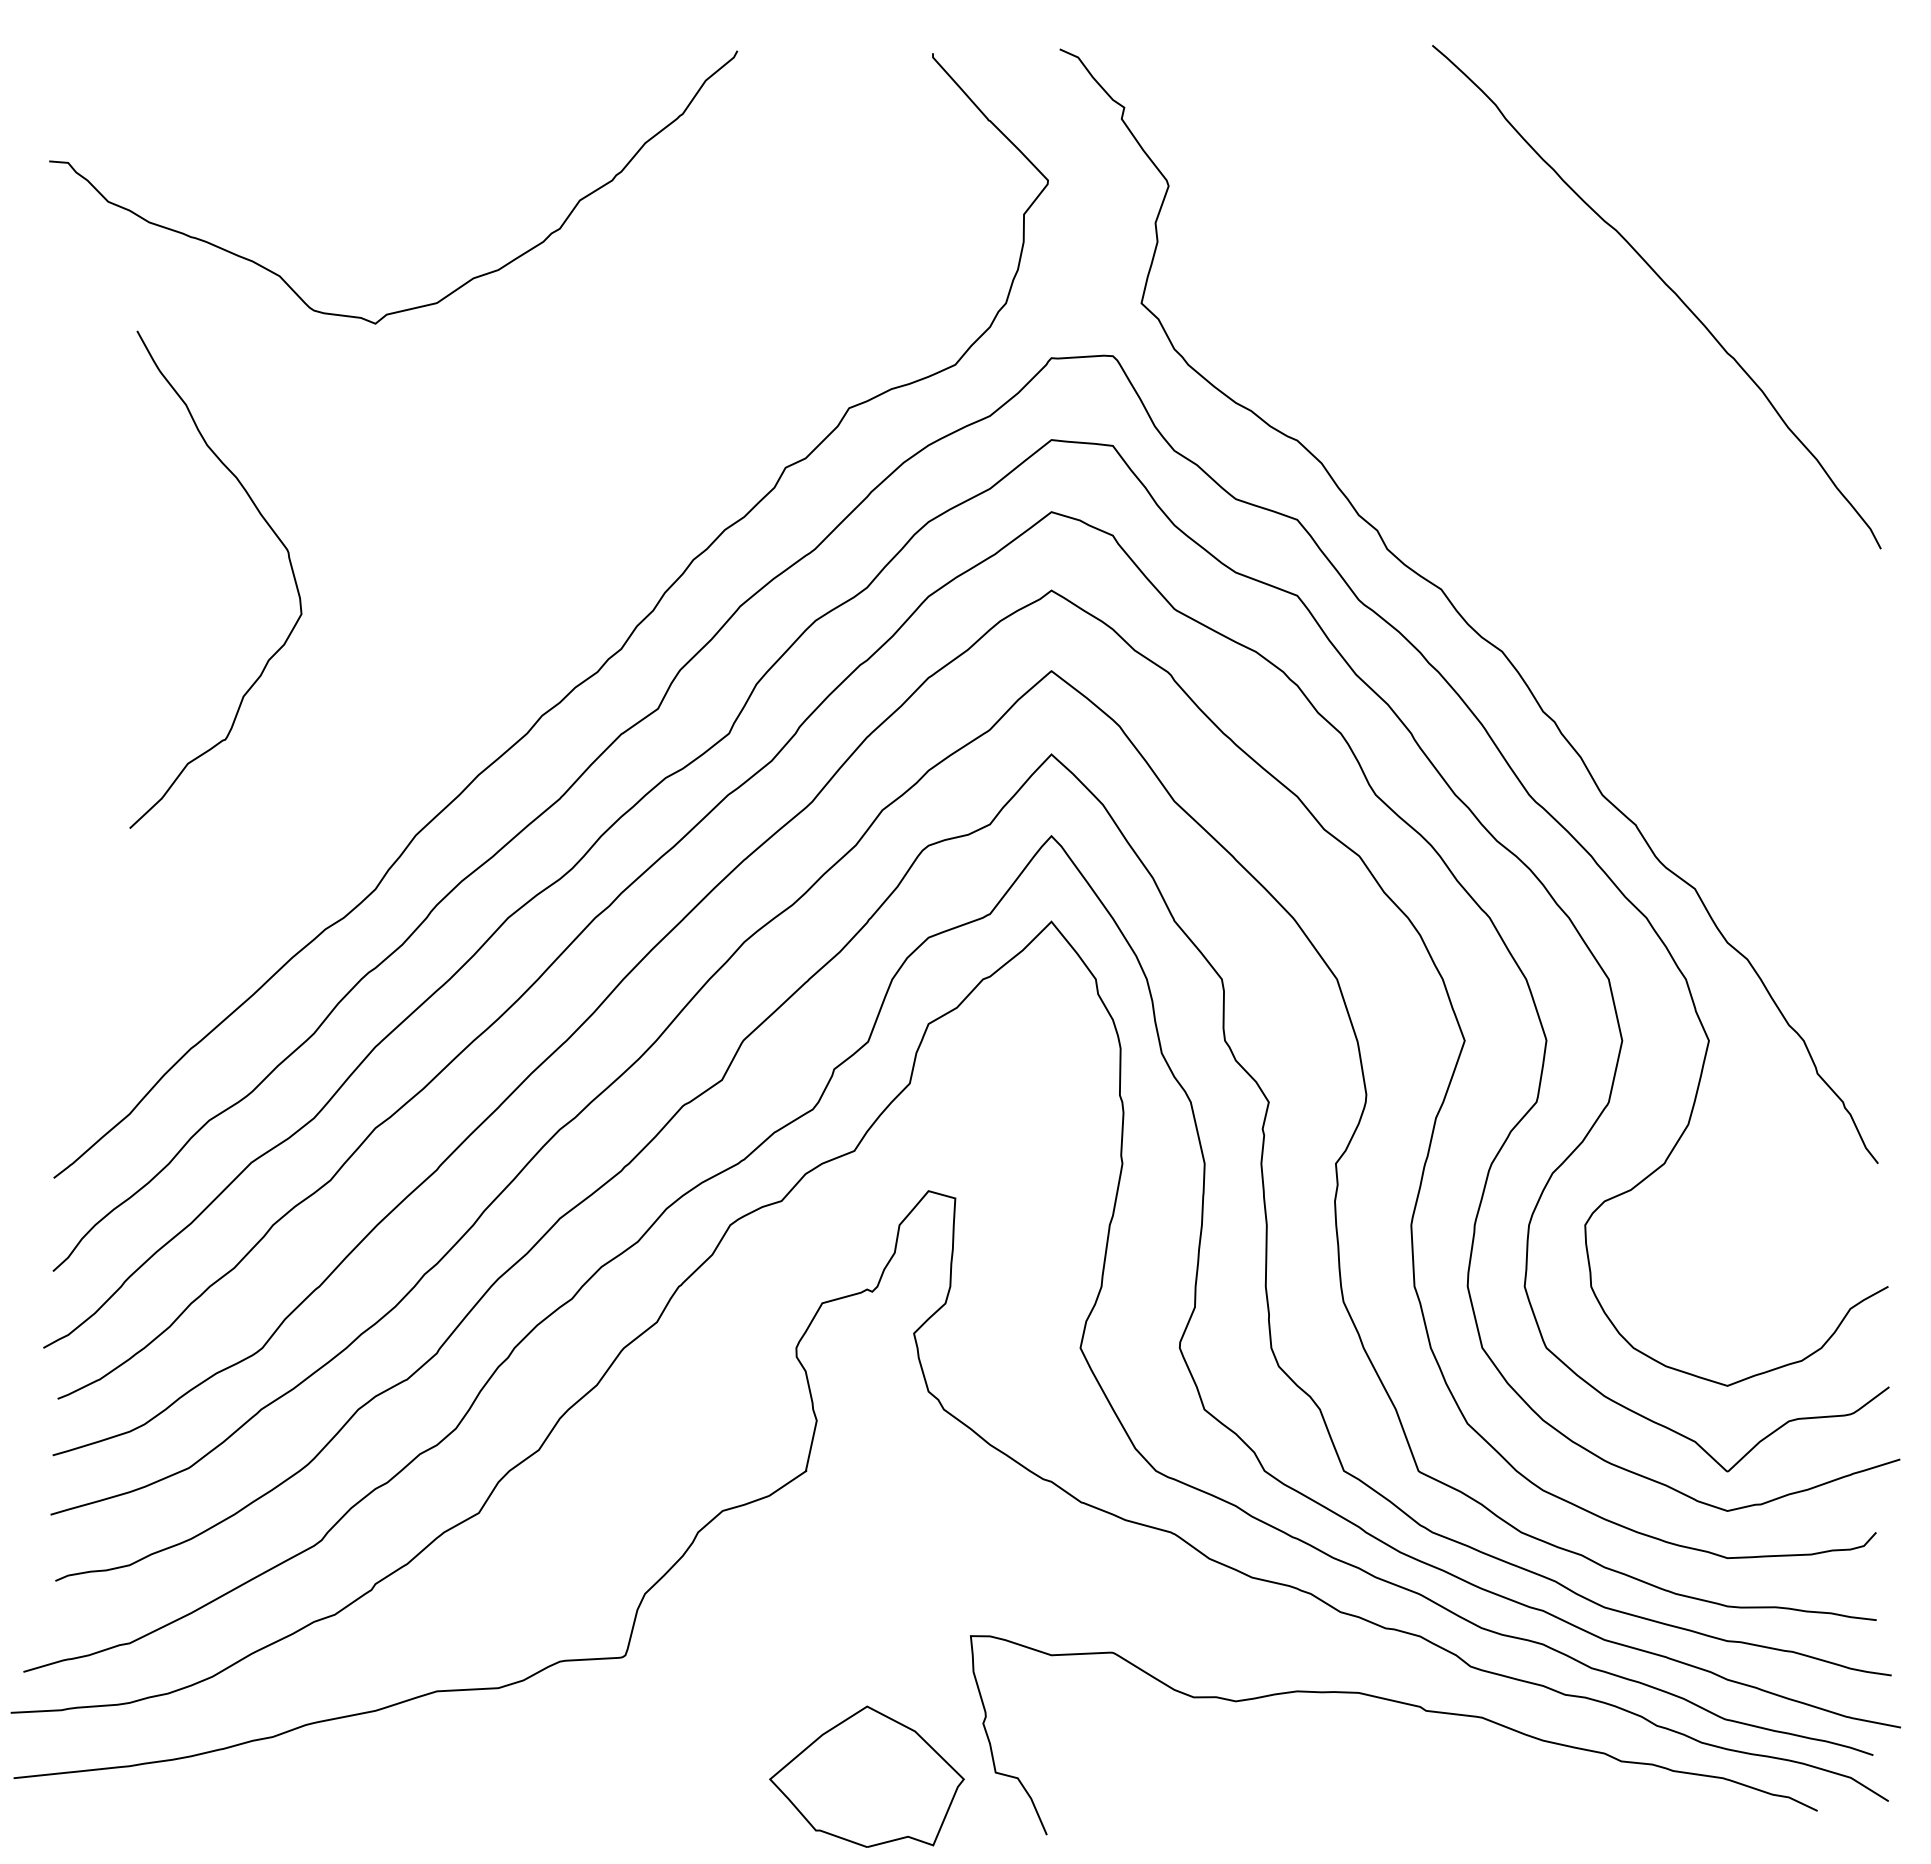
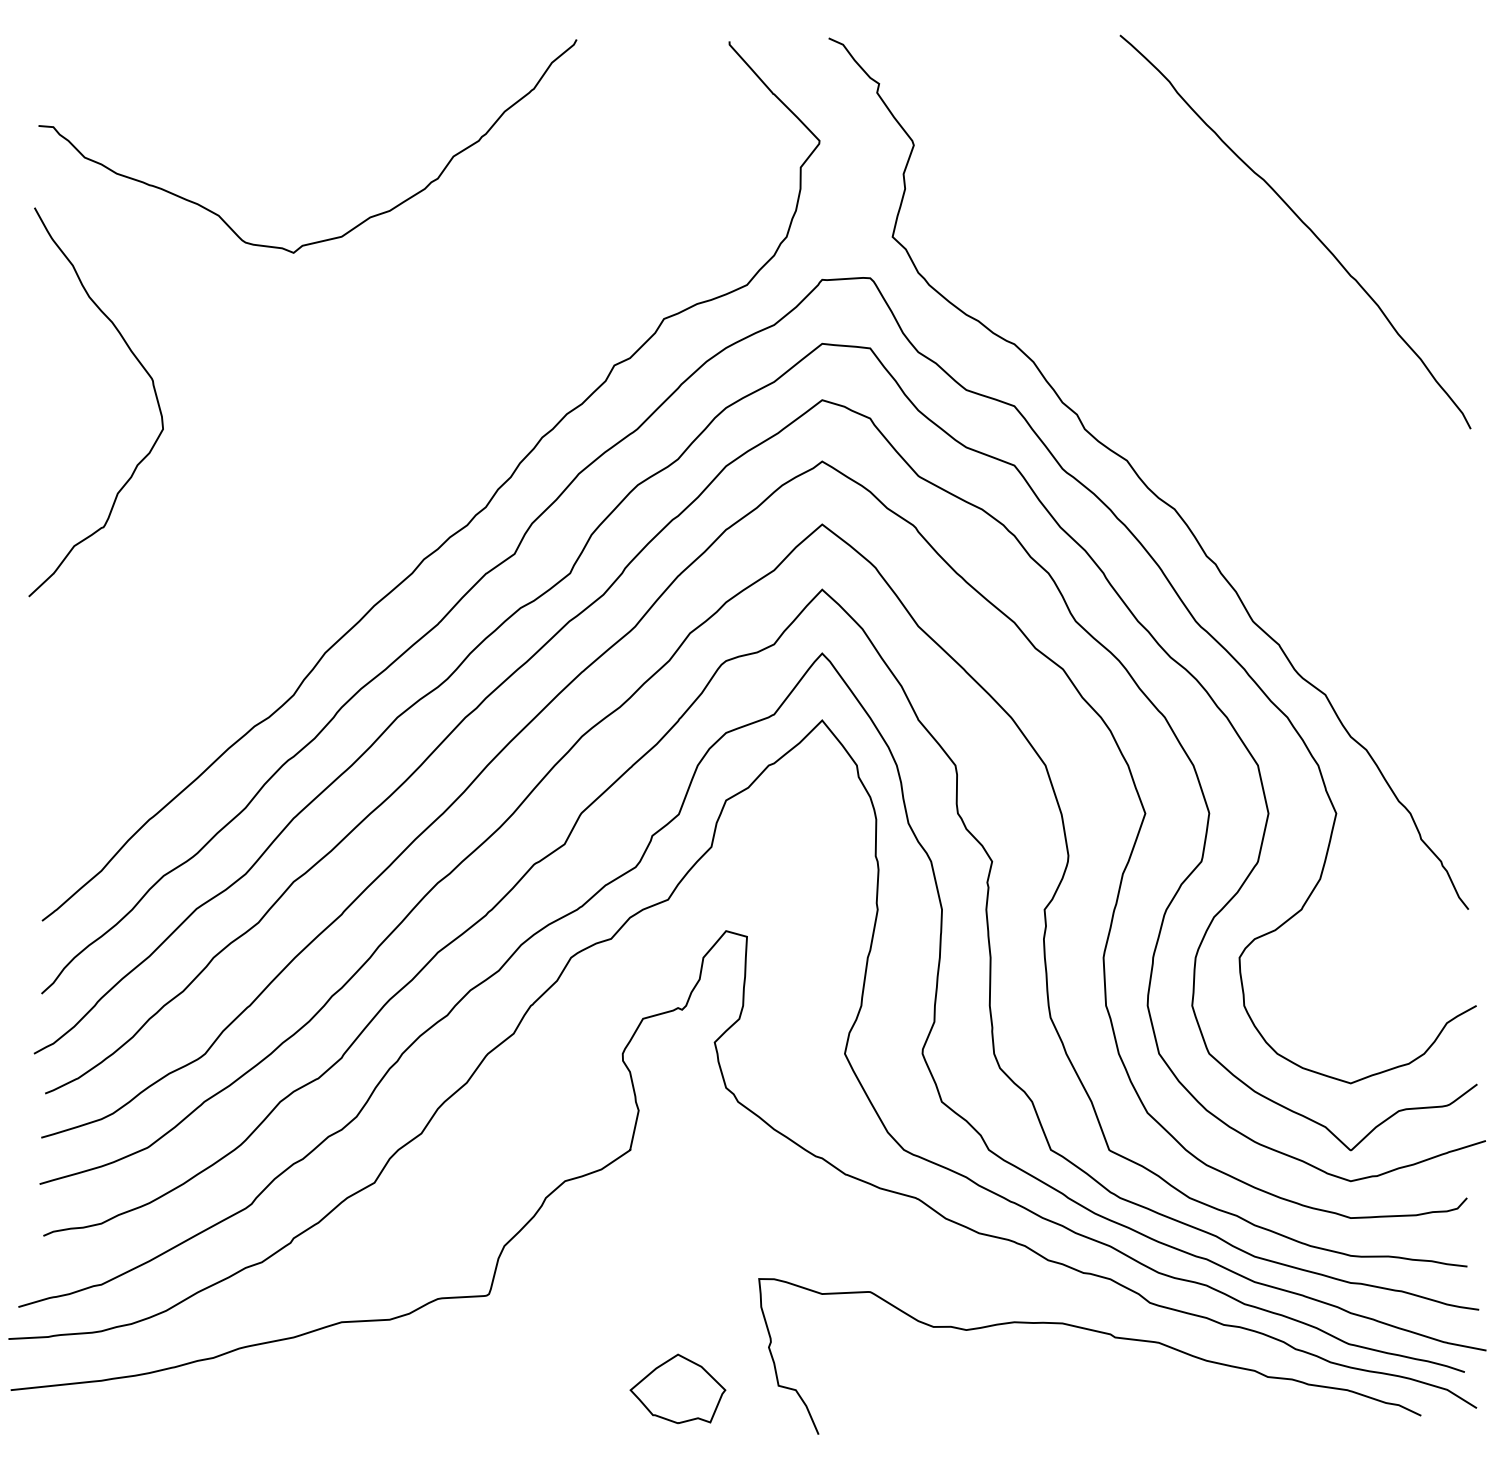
curve: (274, 534) -> (141, 366), moved
part: (866, 1776) -> (677, 1388), size x0.62

